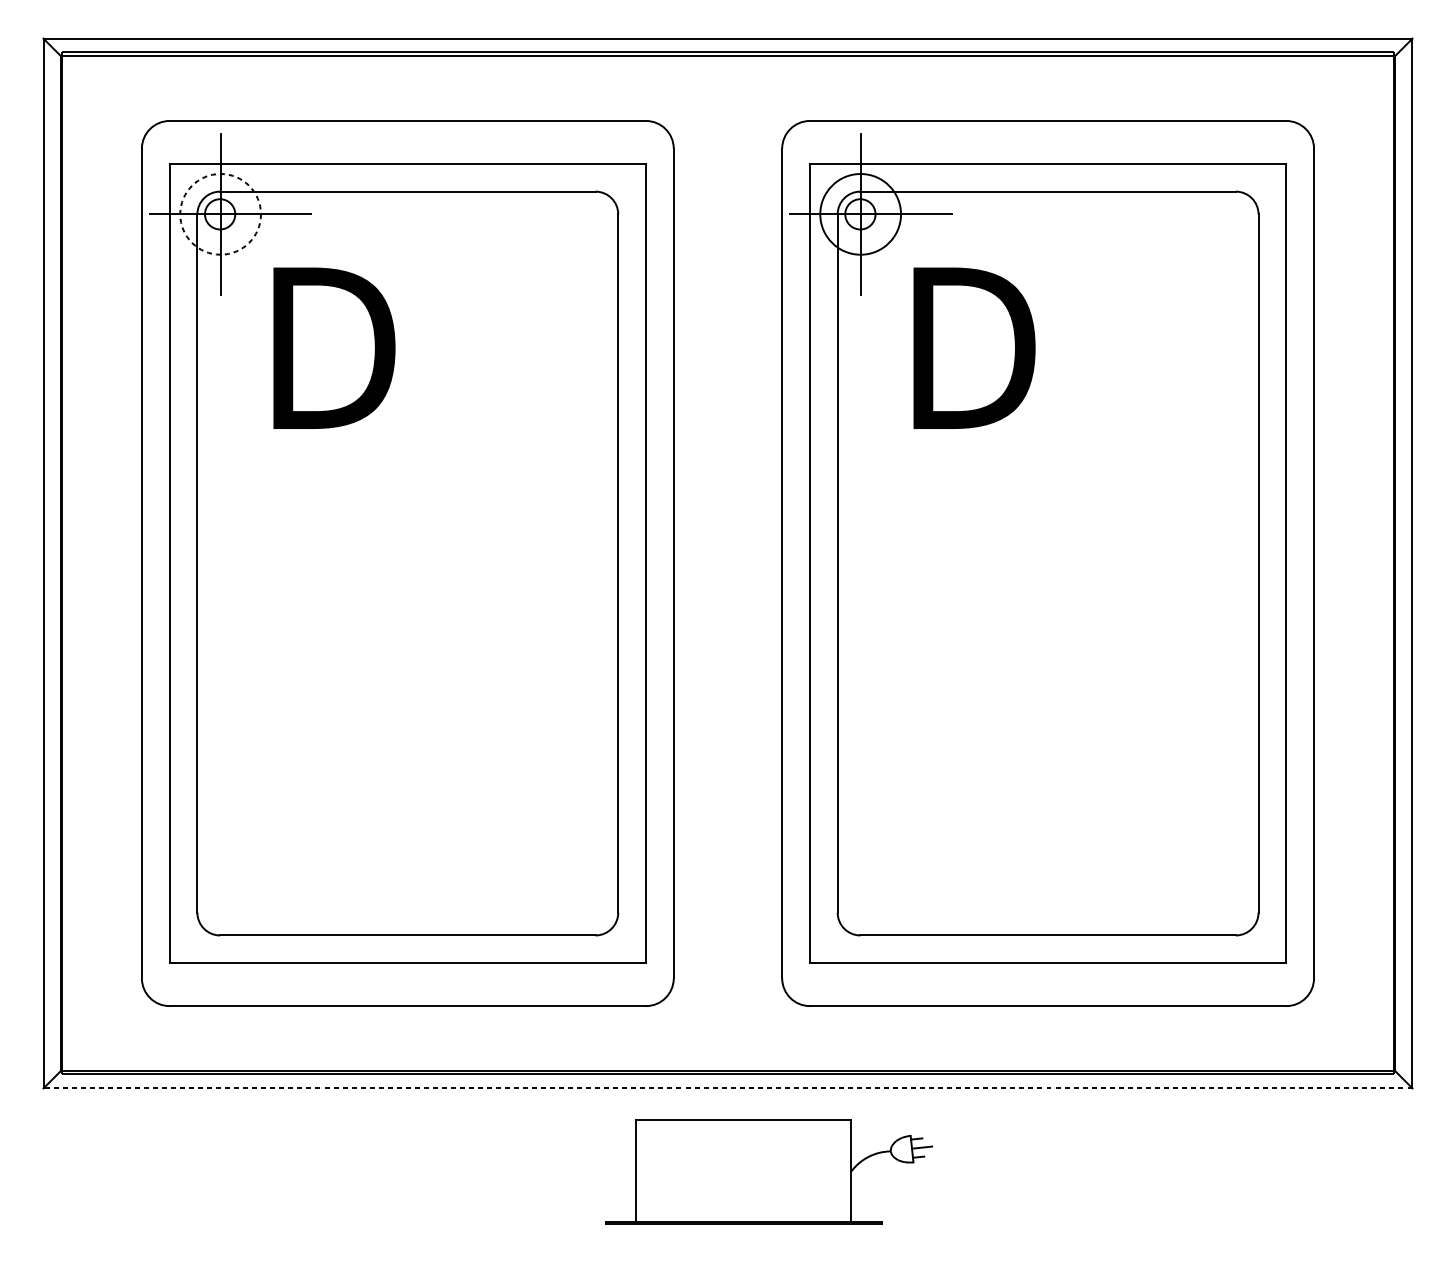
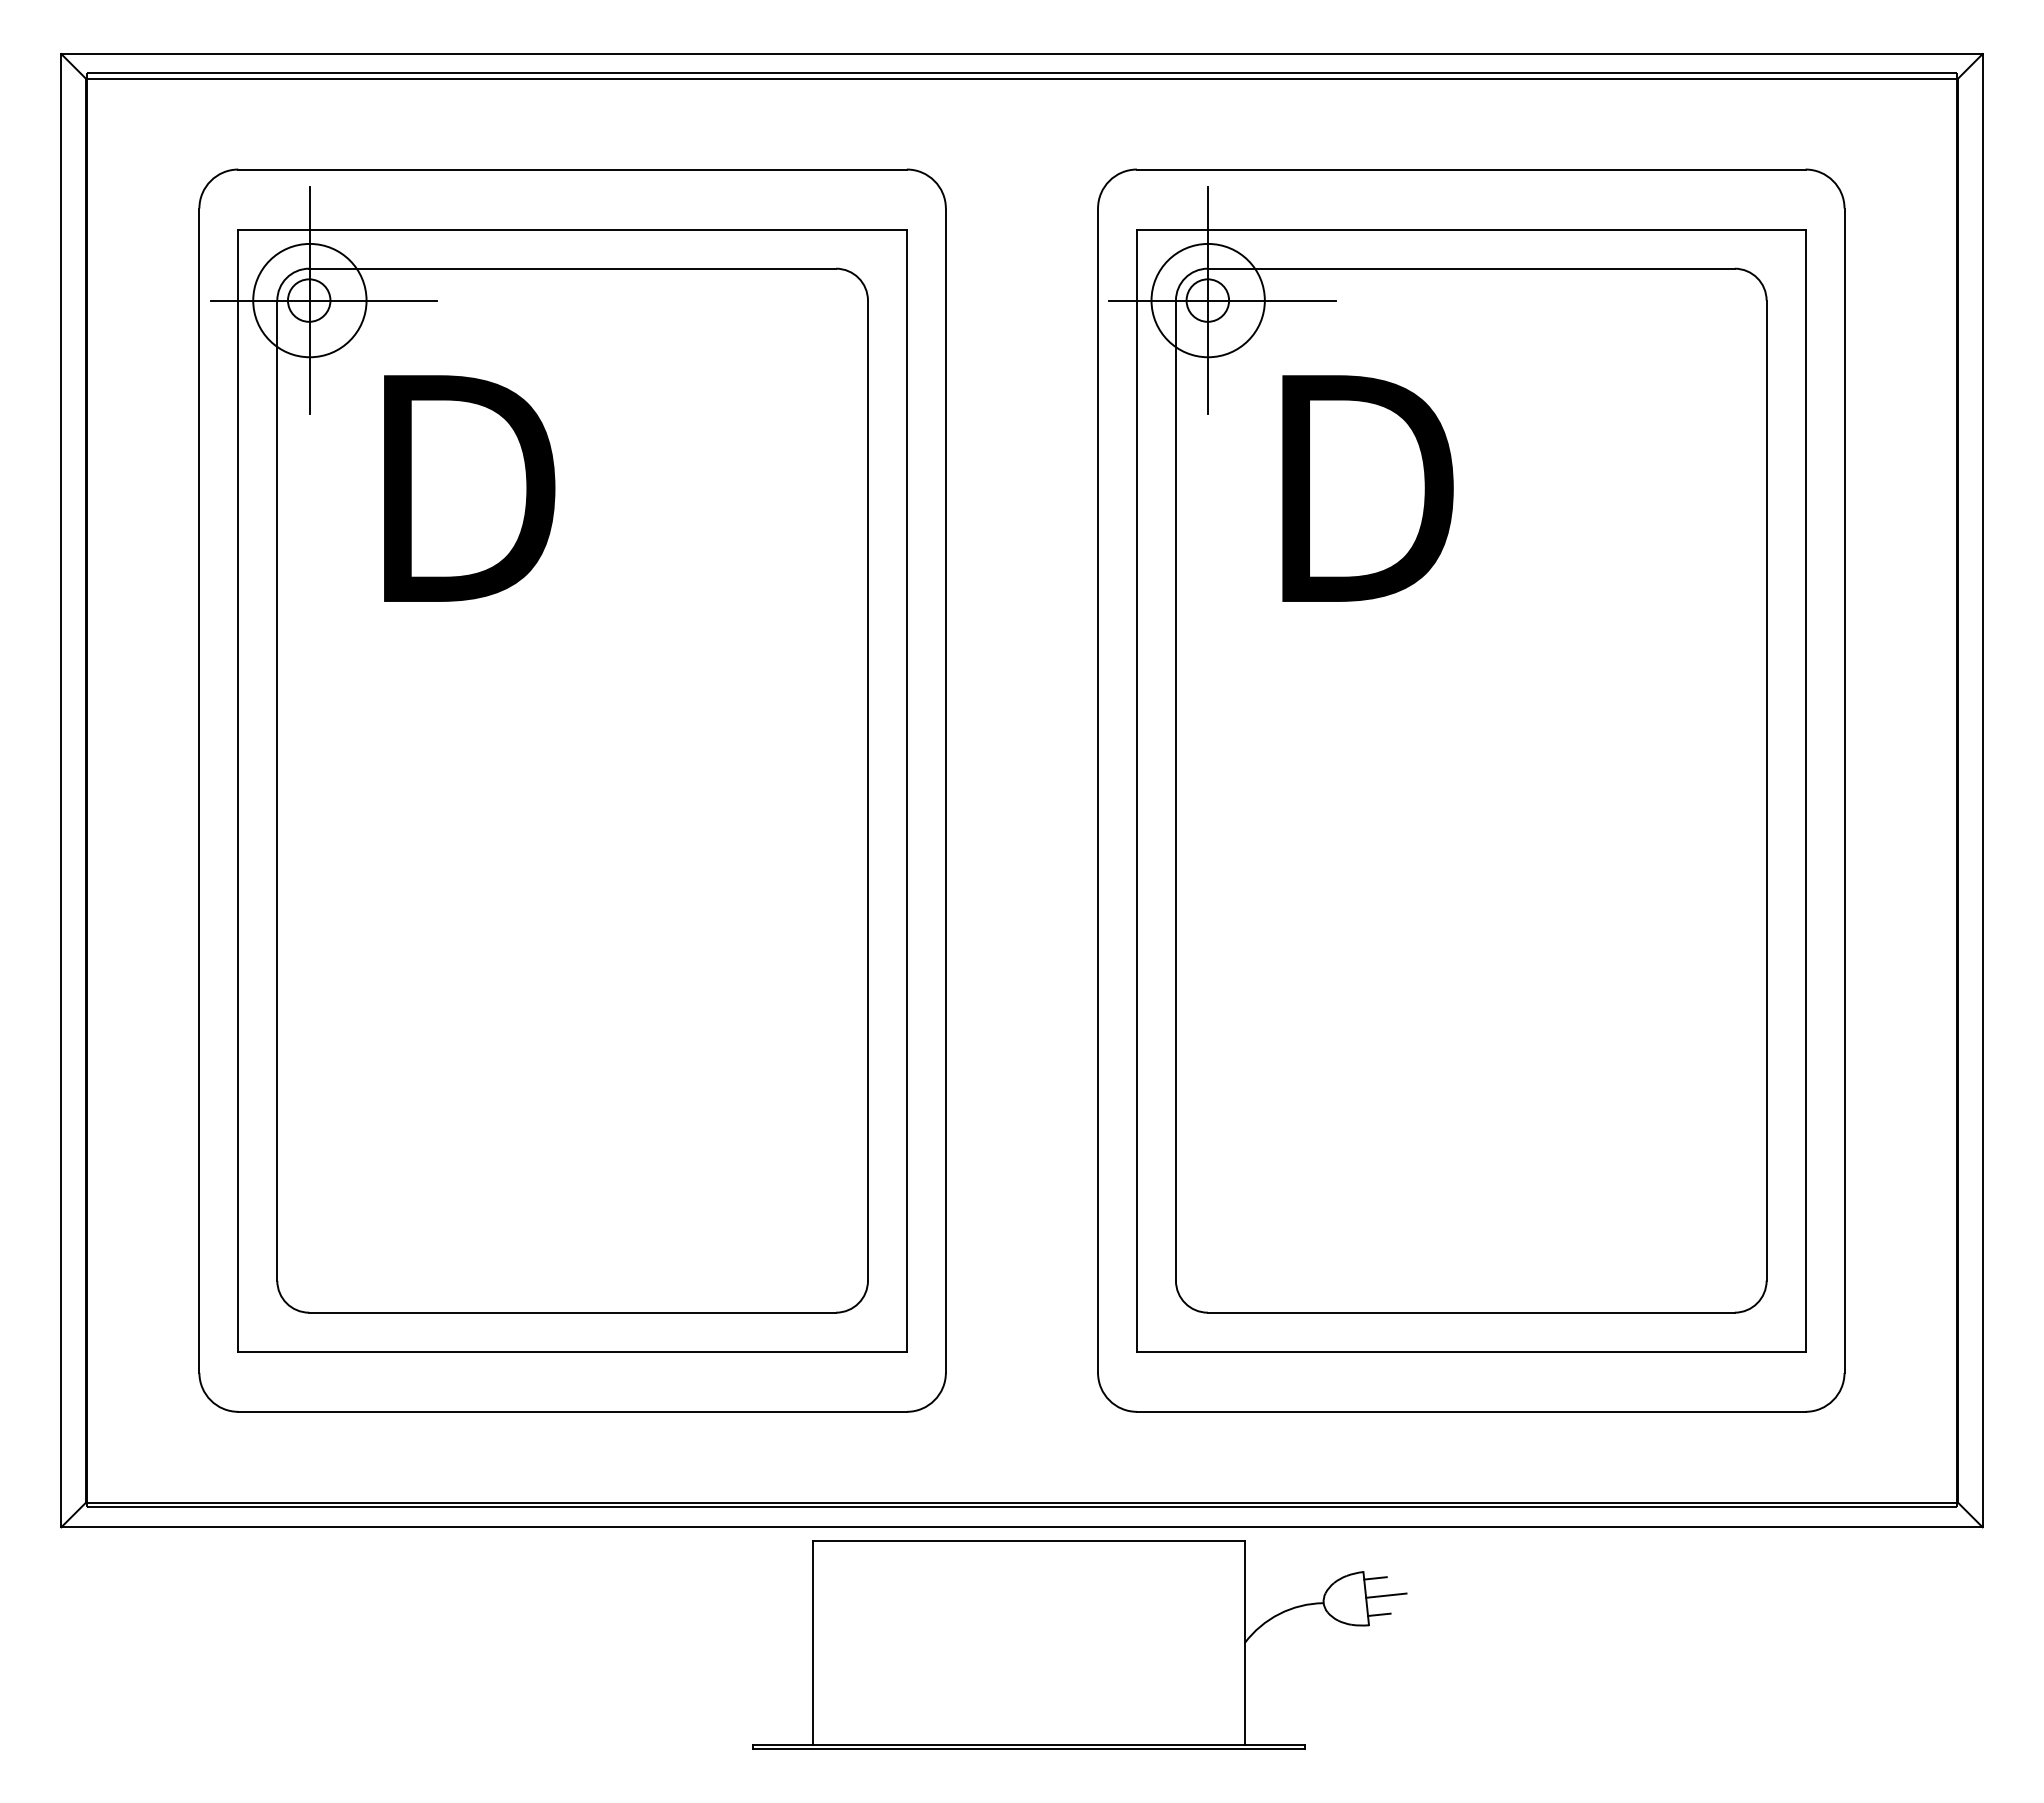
circle: (220, 214) -> (309, 300), dashed -> solid
line: (728, 1088) -> (1022, 1527), dashed -> solid
part: (768, 1171) -> (1079, 1644), size x1.43

